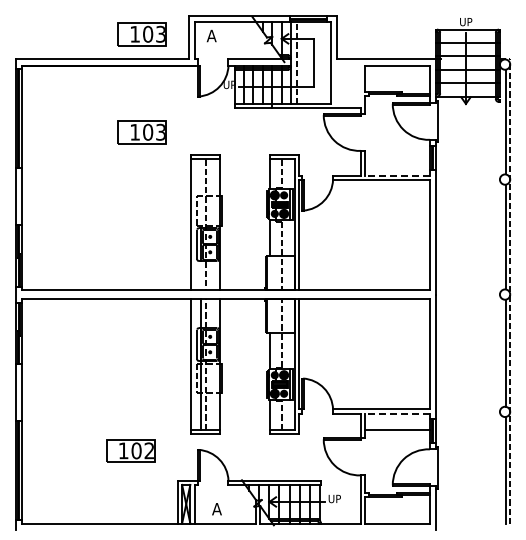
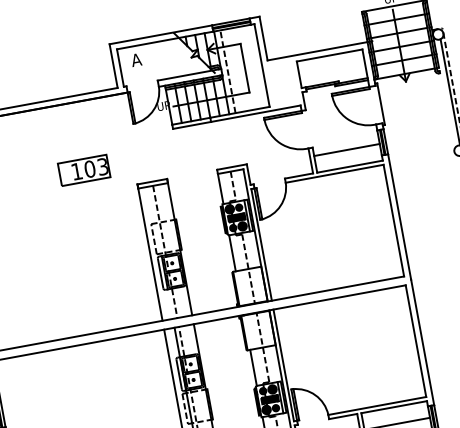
part: (141, 34) -> (65, 71), removed
line: (396, 159) -> (346, 150), added
line: (396, 175) -> (349, 166), dashed -> solid
line: (396, 413) -> (393, 407), dashed -> solid

